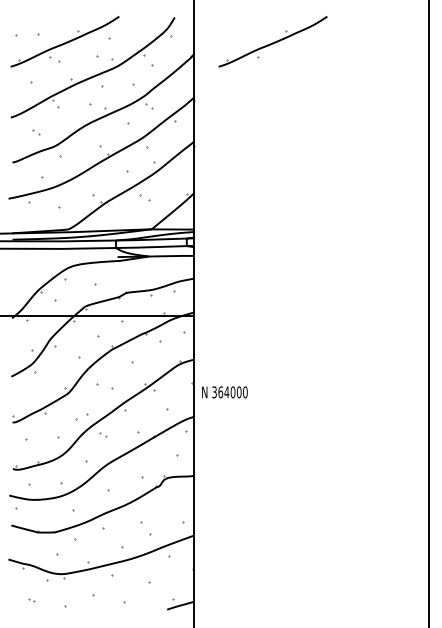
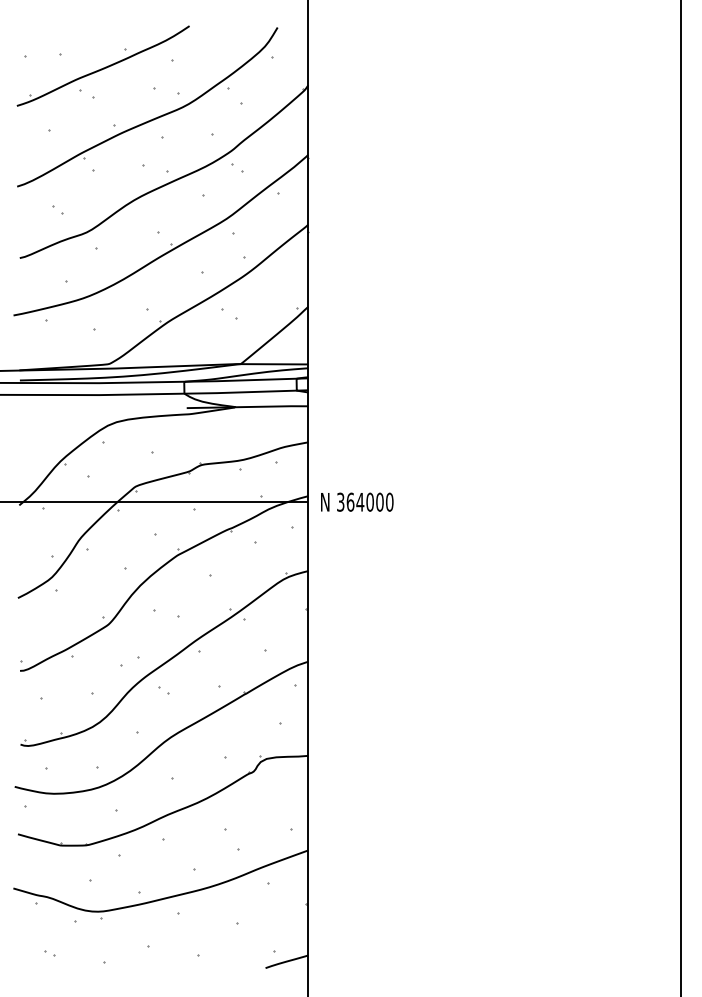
part: (272, 41) -> (432, 65), removed
text: (224, 392) -> (356, 502), moved

